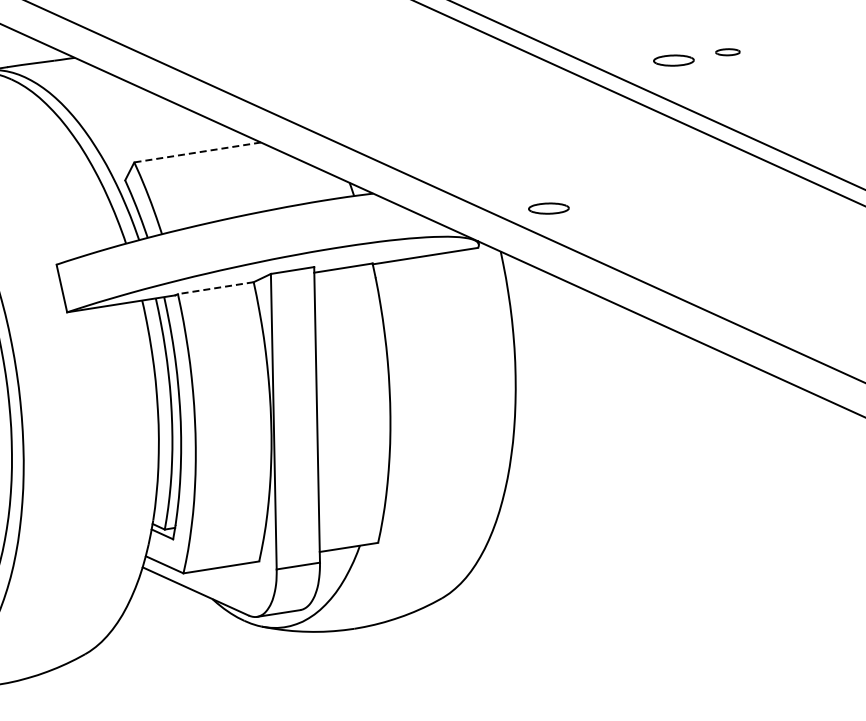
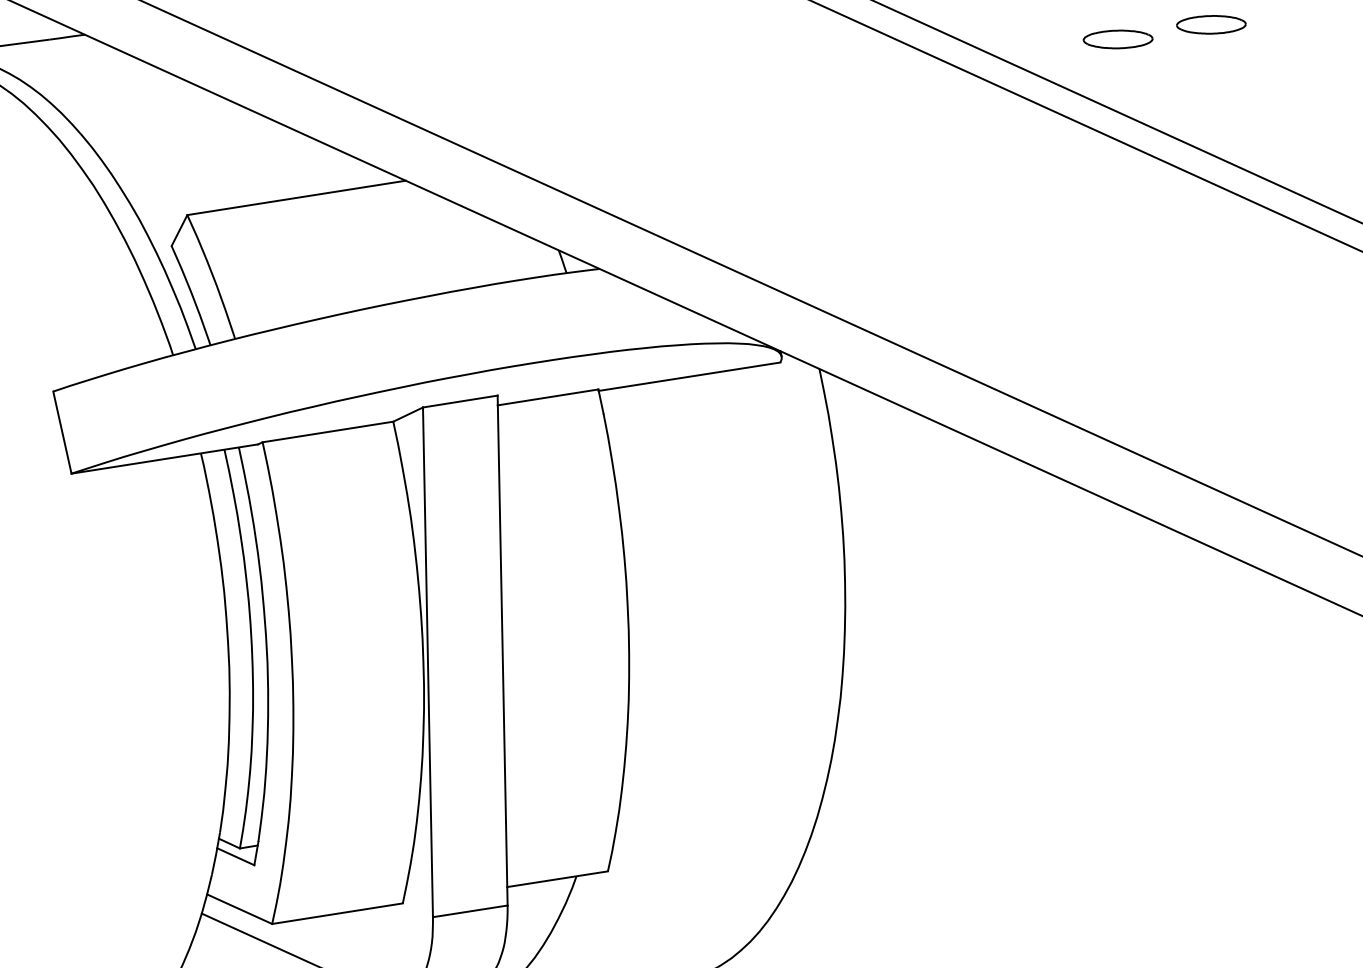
part: (727, 52) -> (1210, 25), size x1.67
line: (197, 152) -> (296, 197), dashed -> solid
part: (548, 208) -> (901, 294), removed
line: (215, 288) -> (327, 432), dashed -> solid

